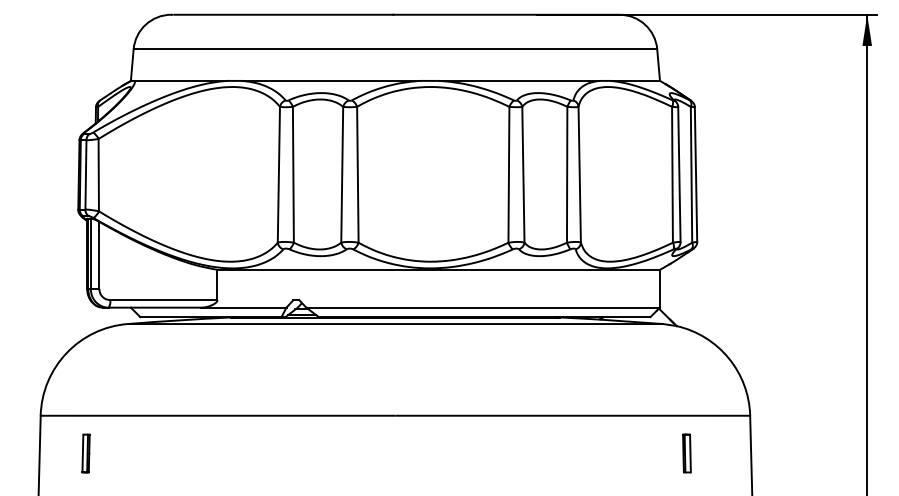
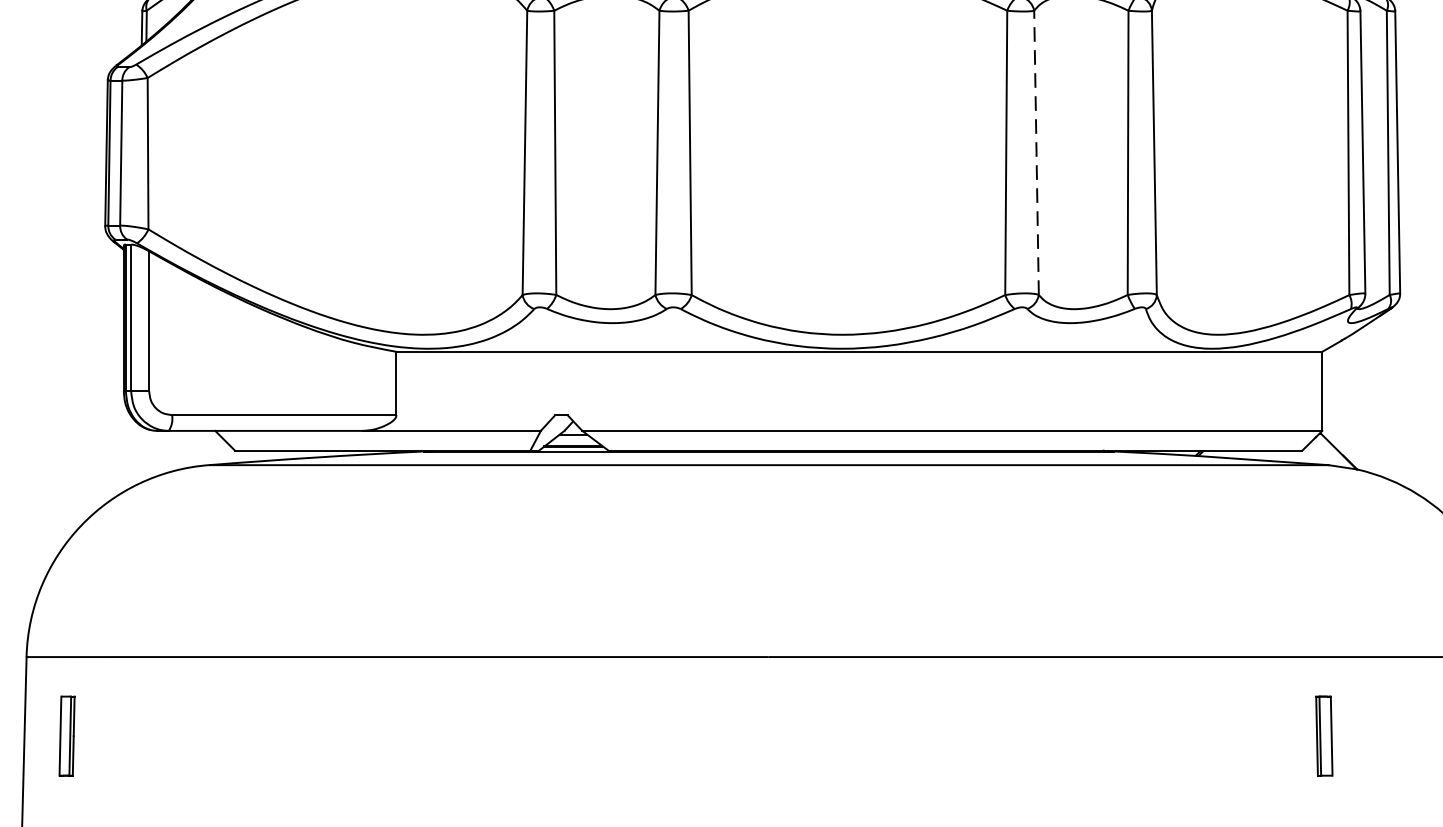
line: (523, 174) -> (1036, 152), solid -> dashed
part: (85, 453) -> (65, 736), moved
part: (686, 453) -> (1323, 736), moved

